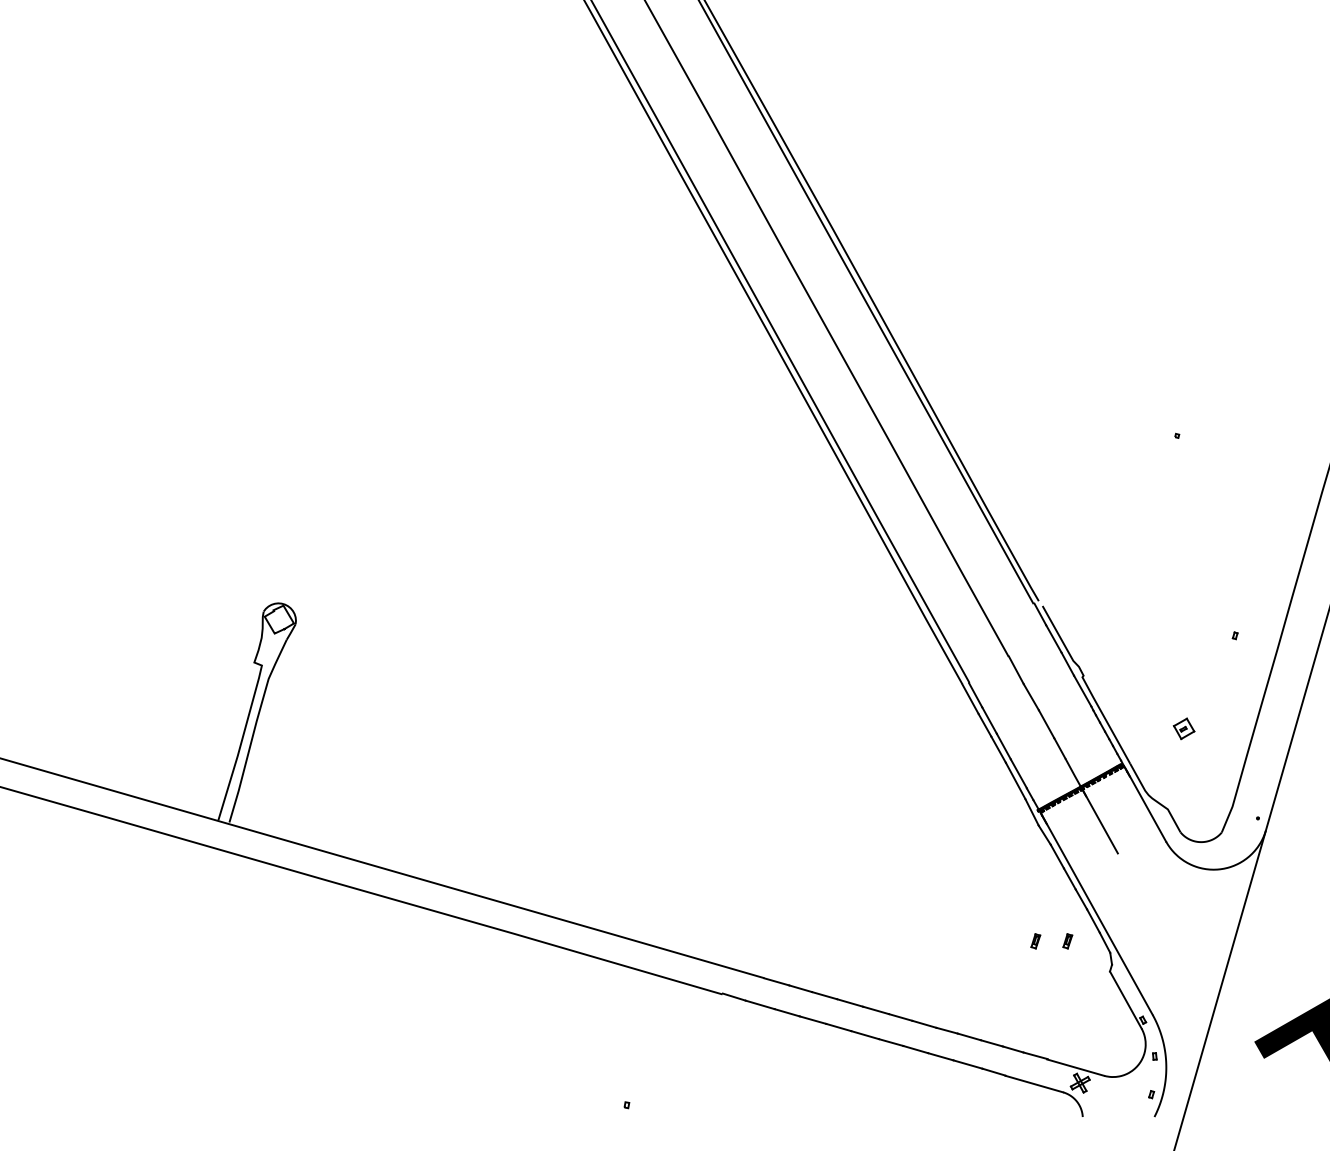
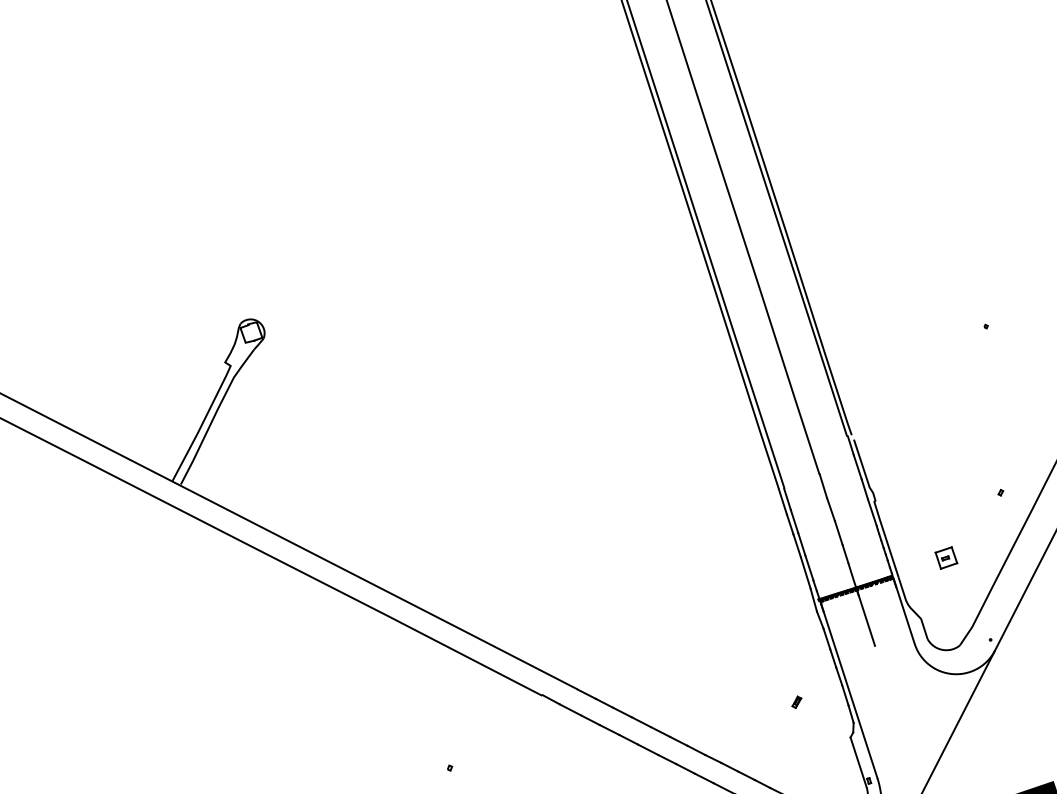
part: (1183, 728) -> (945, 557), size x1.43
part: (1067, 941) -> (821, 707), removed

